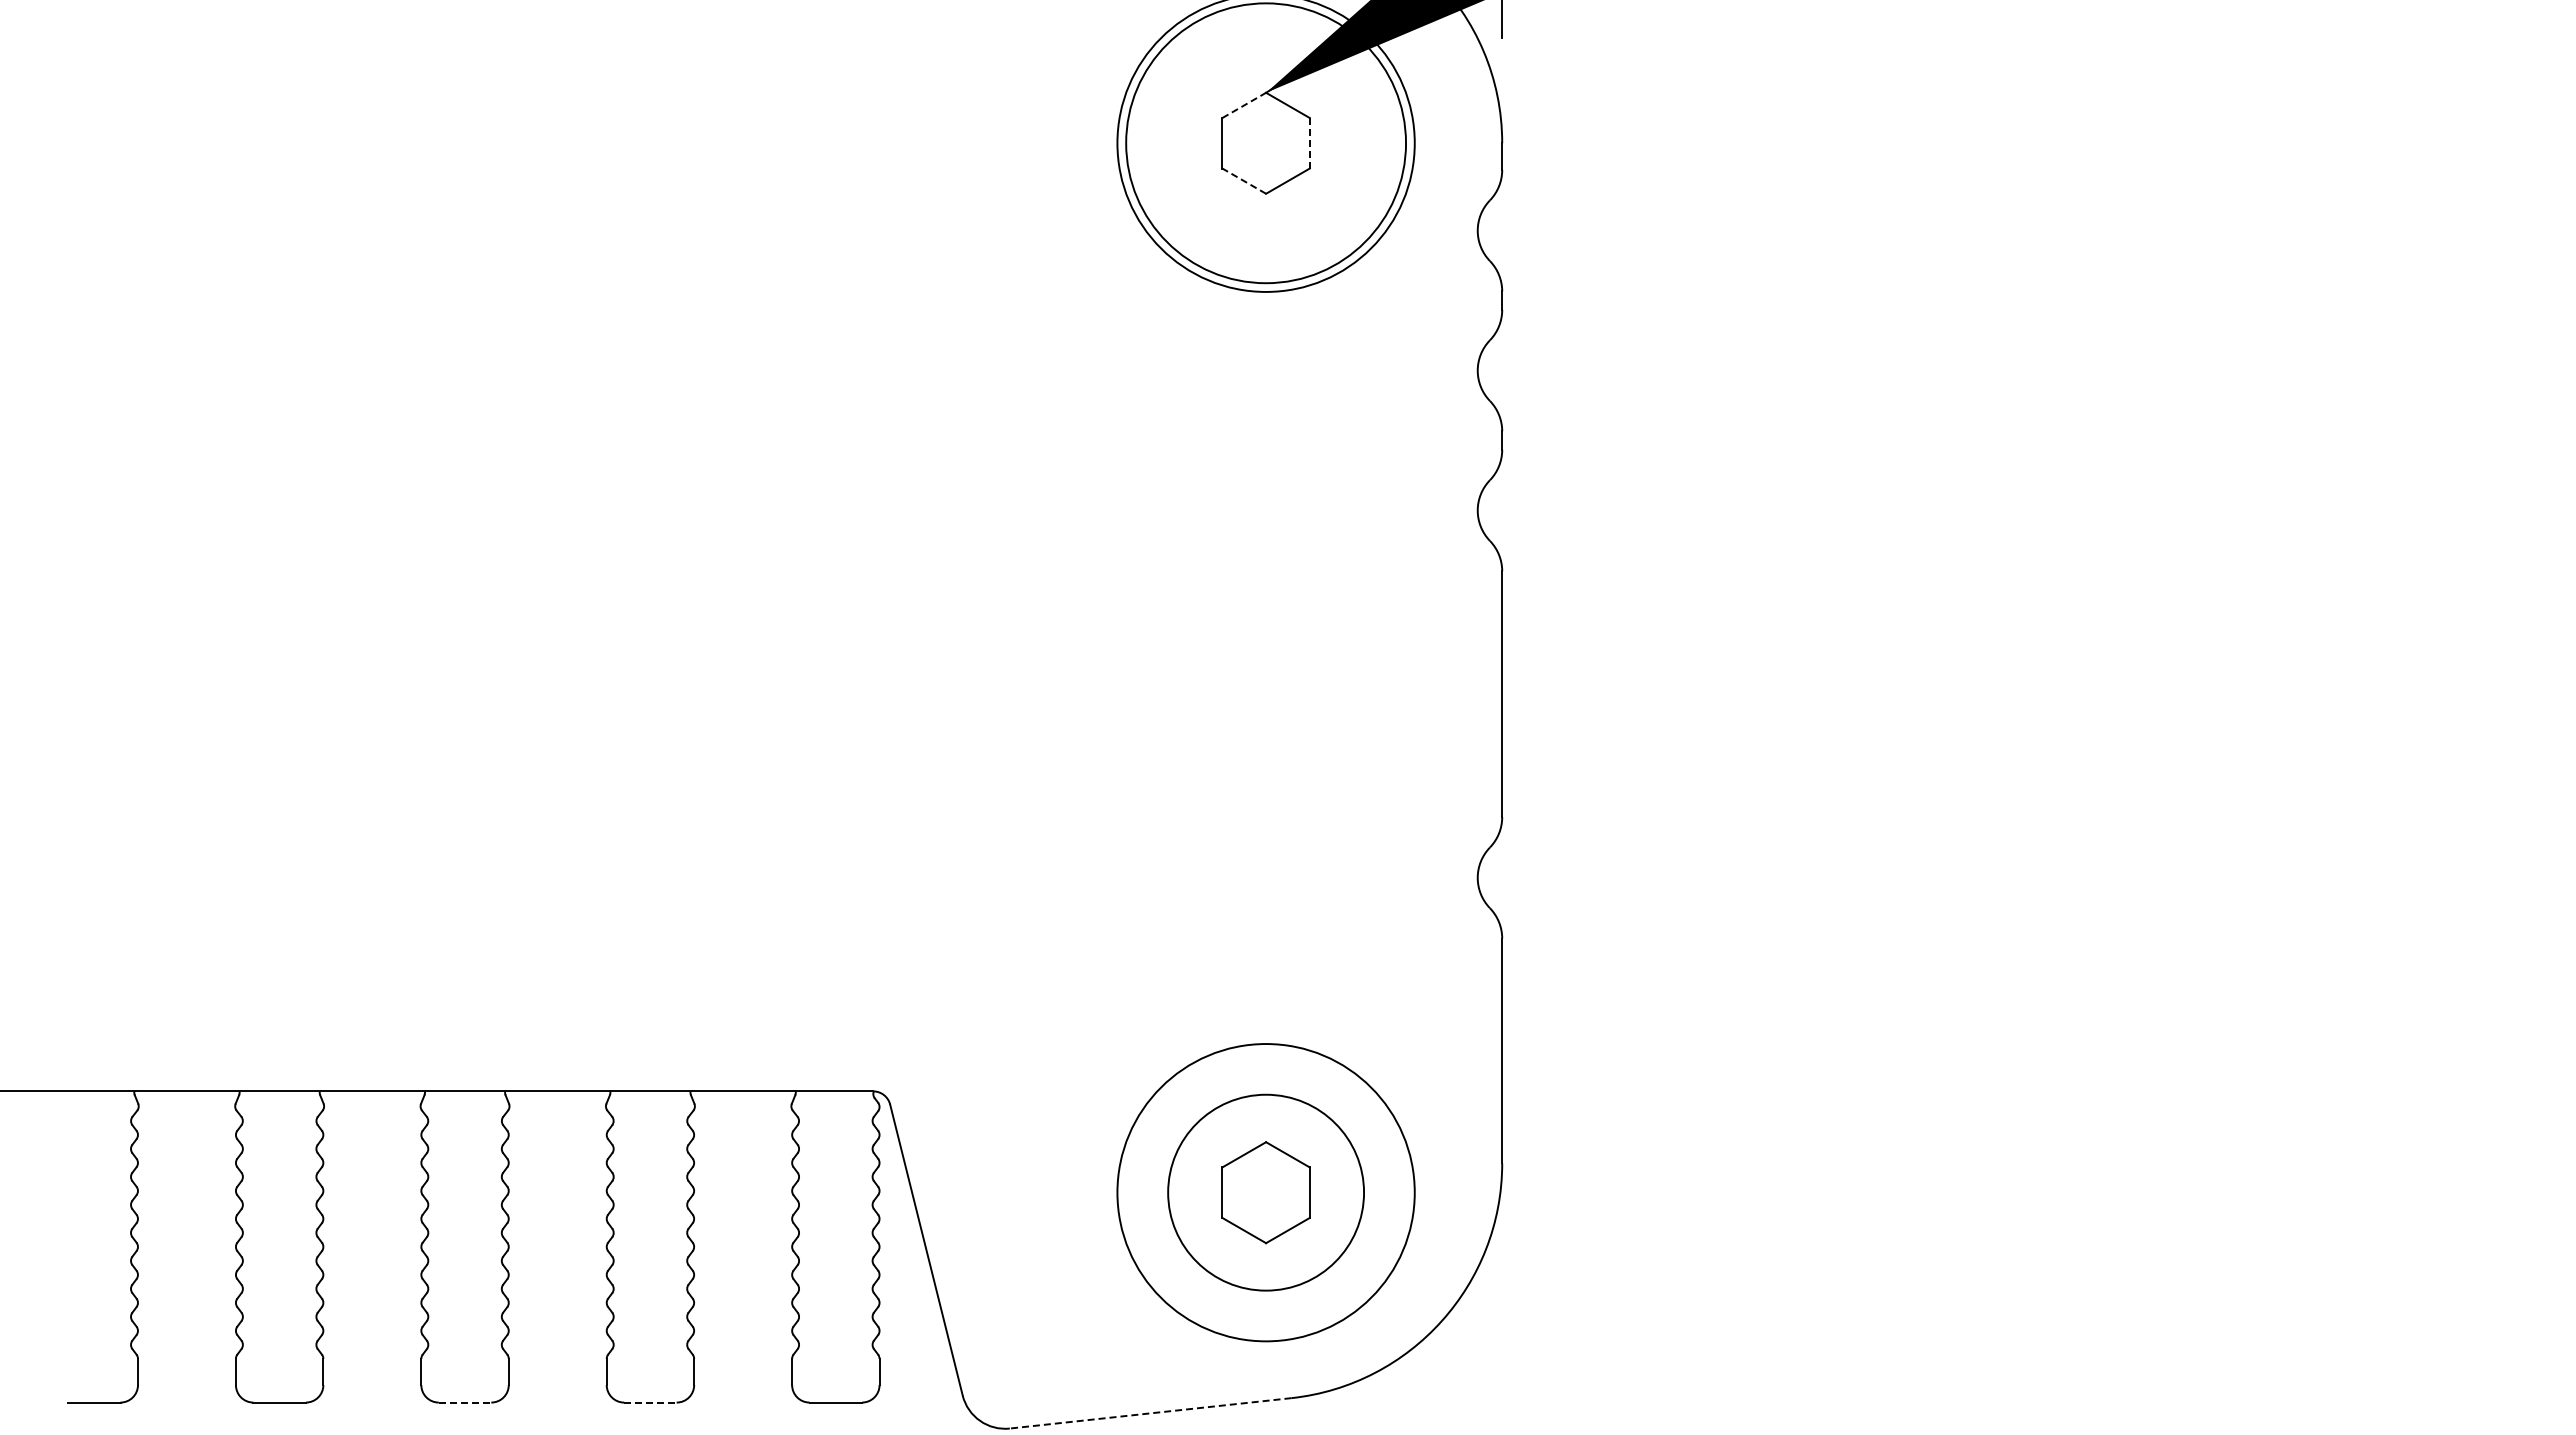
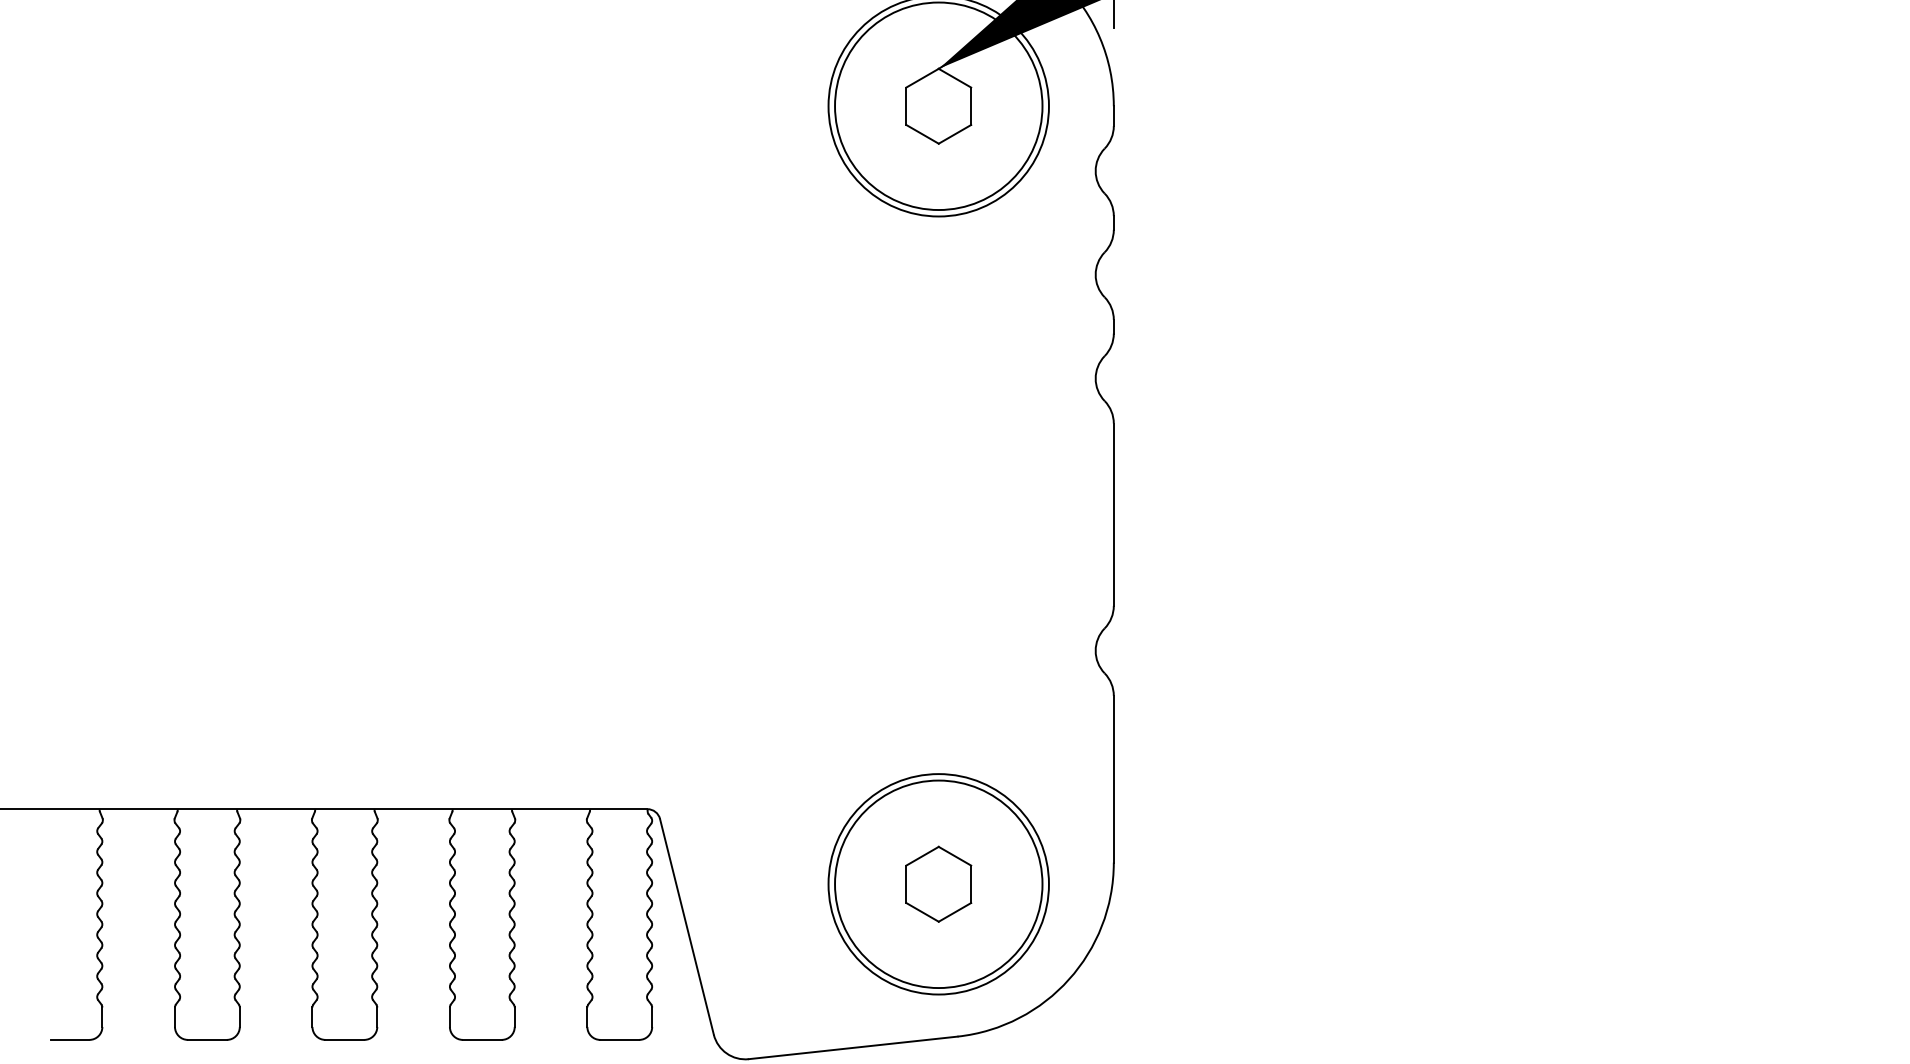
line: (1244, 105) -> (922, 78), dashed -> solid
line: (1309, 143) -> (970, 106), dashed -> solid
line: (1243, 180) -> (922, 133), dashed -> solid
circle: (1266, 1192) -> (939, 884), size x1.43
line: (465, 1402) -> (345, 1039), dashed -> solid
line: (650, 1402) -> (482, 1039), dashed -> solid
line: (1150, 1413) -> (853, 1048), dashed -> solid

